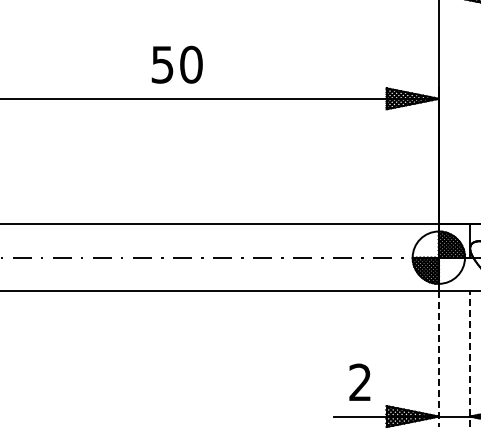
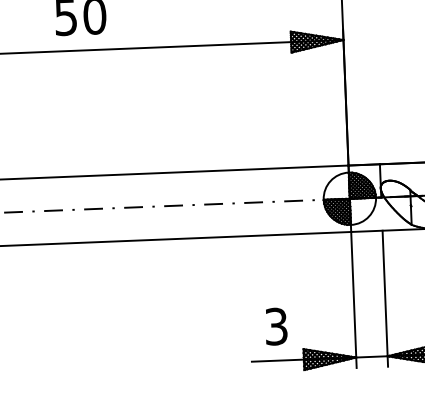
line: (470, 358) -> (385, 298), dashed -> solid
line: (438, 359) -> (353, 300), dashed -> solid
text: (360, 382) -> (276, 326), 2 -> 3

